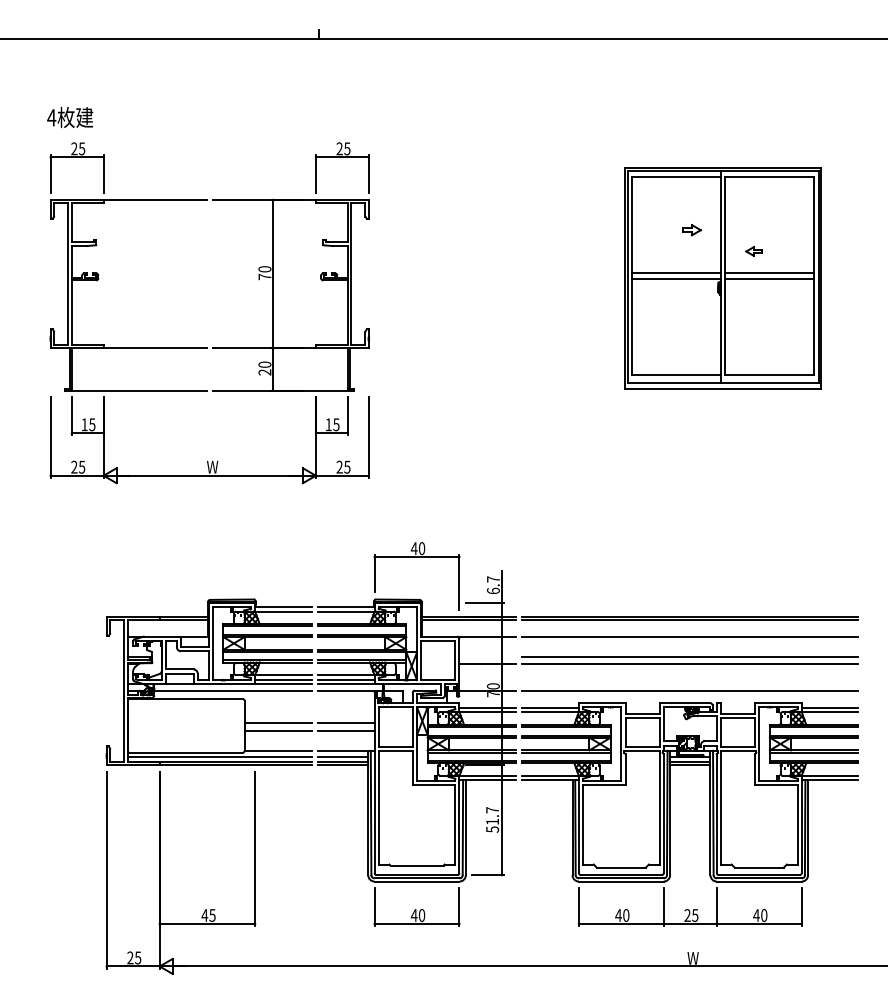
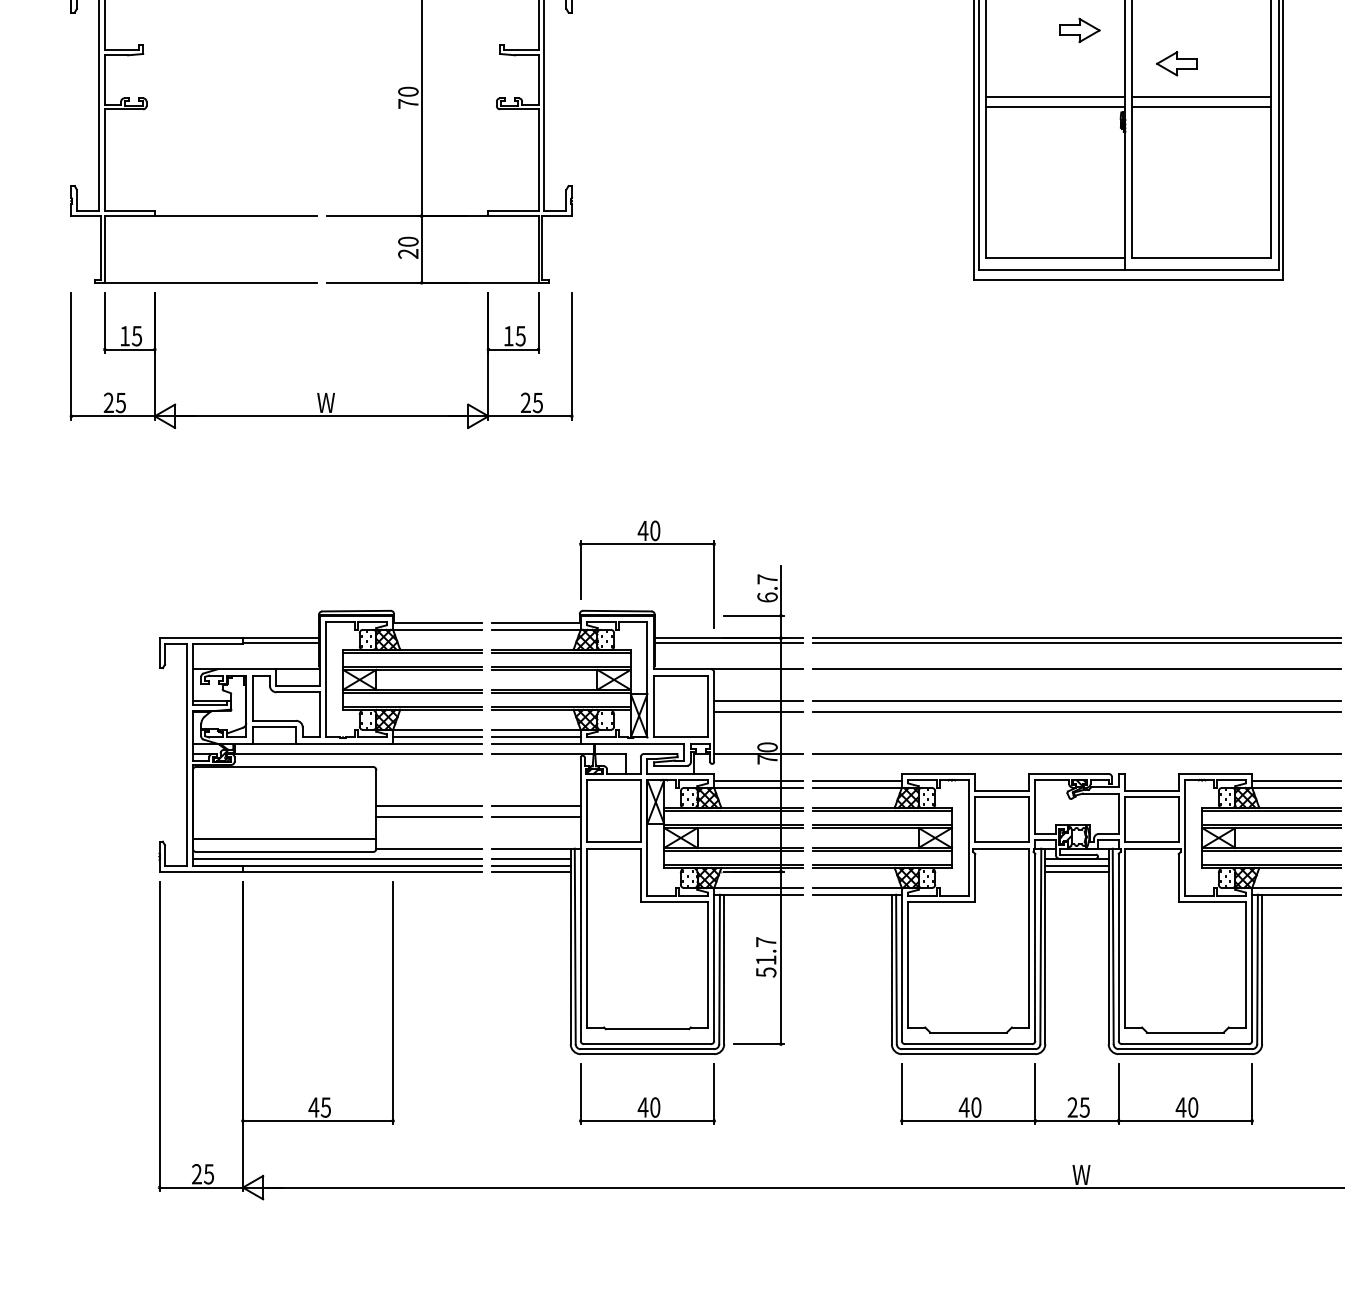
part: (691, 229) -> (1078, 29), size x1.43
part: (753, 251) -> (1176, 63), size x1.67
line: (487, 656) -> (758, 700), added
line: (185, 744) -> (283, 838), added

